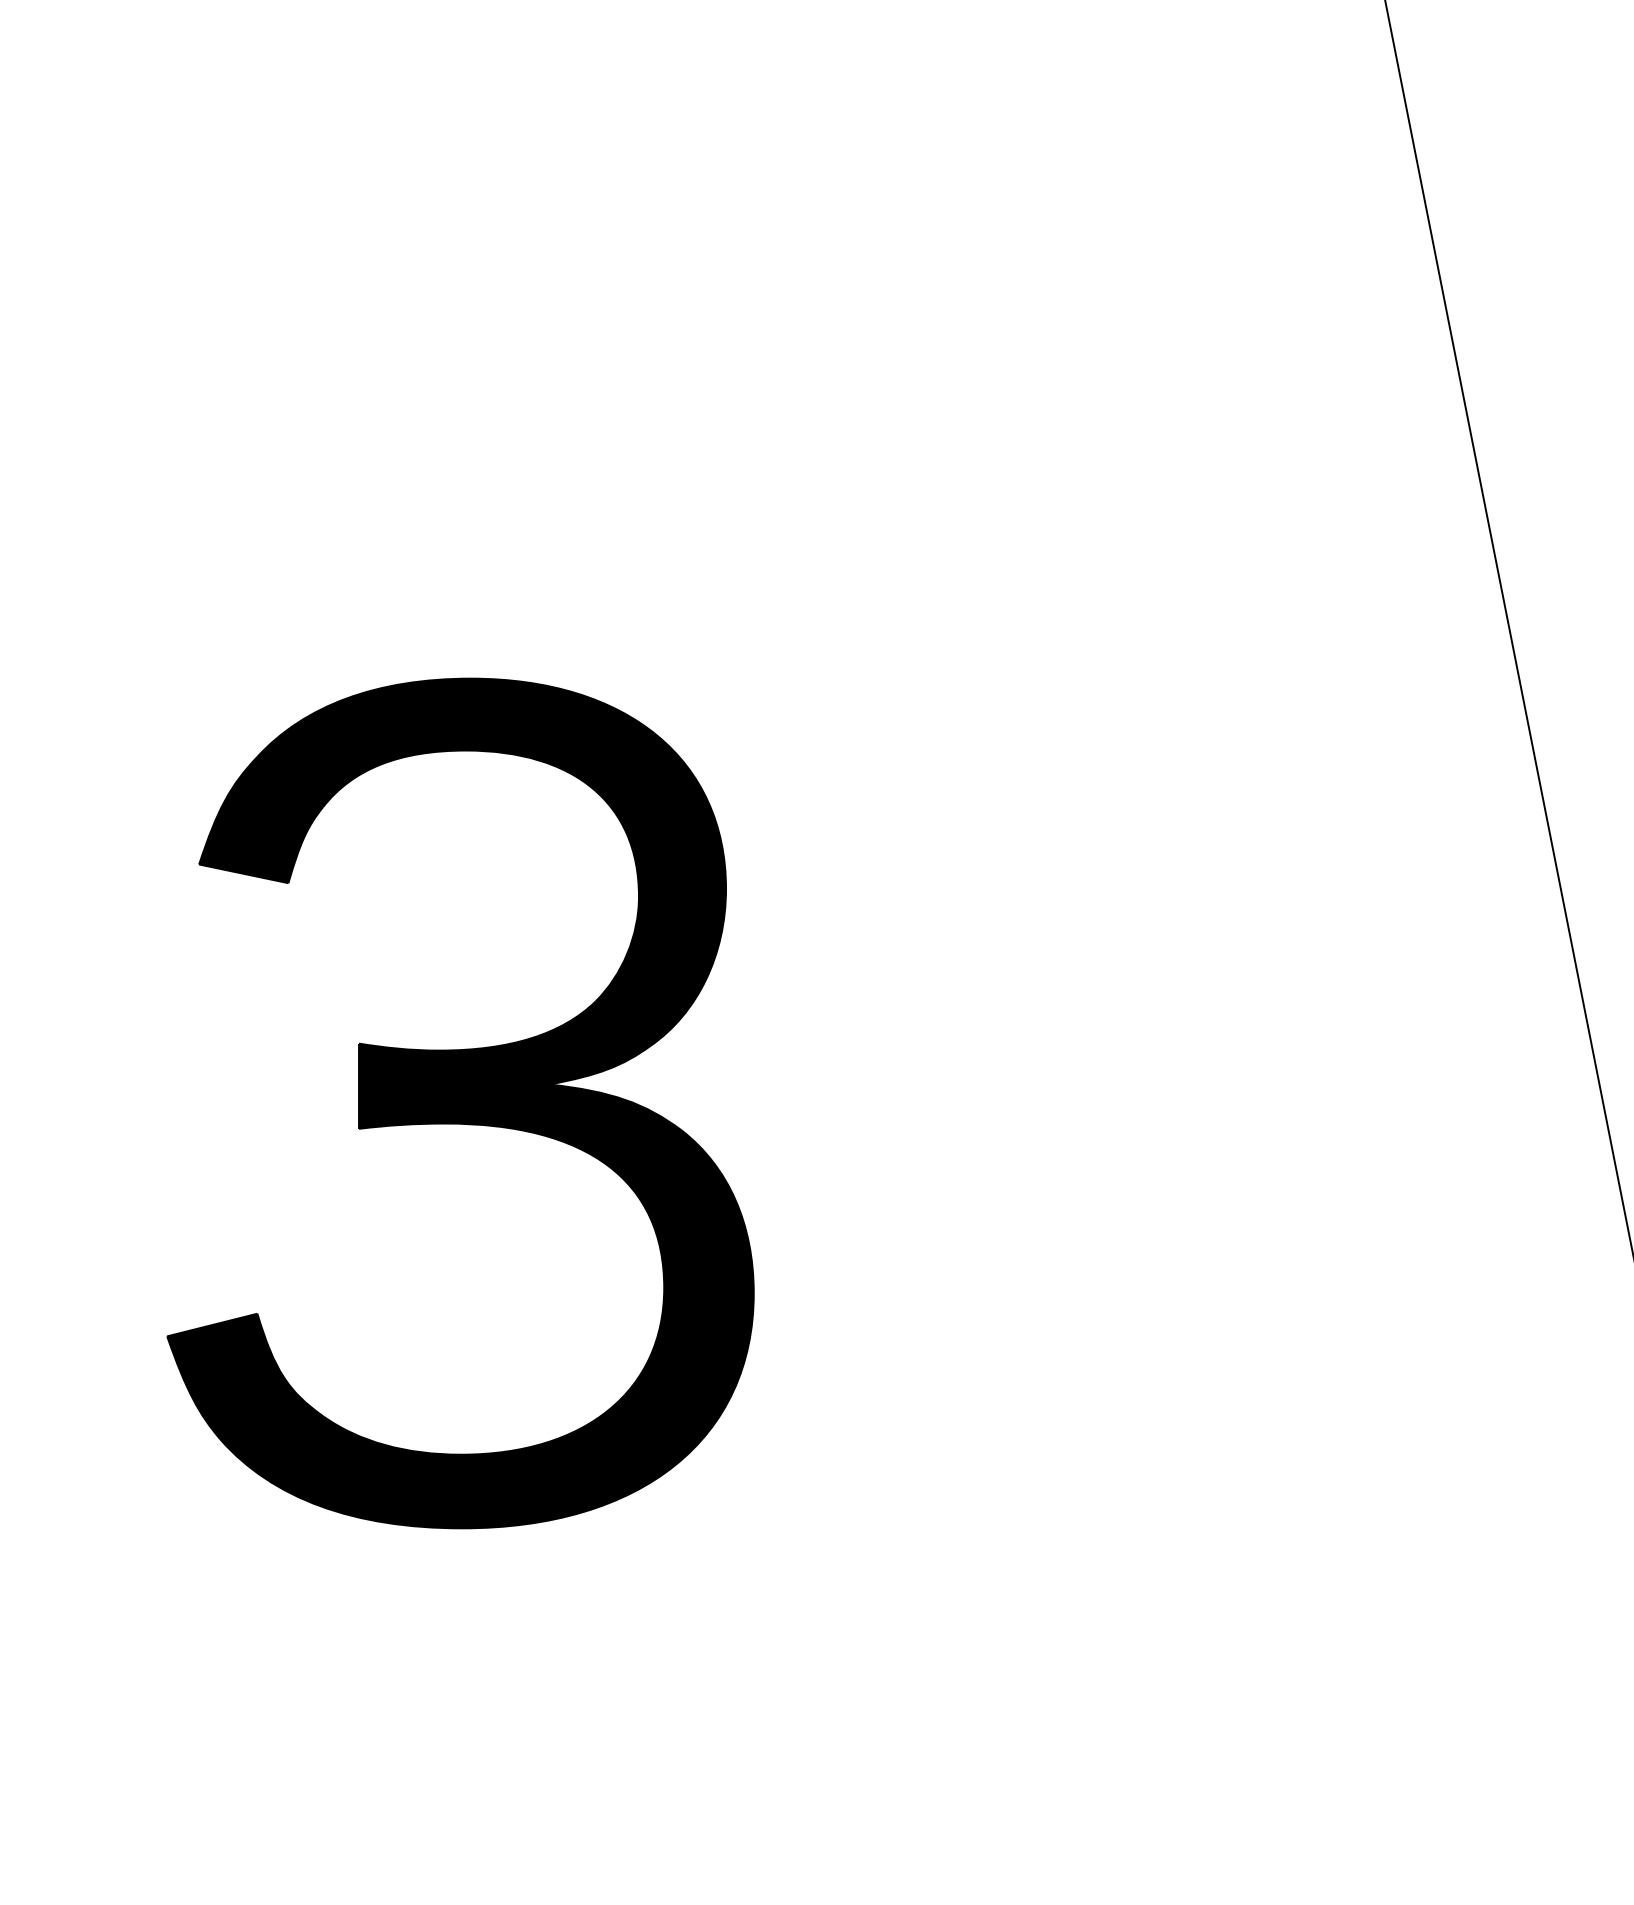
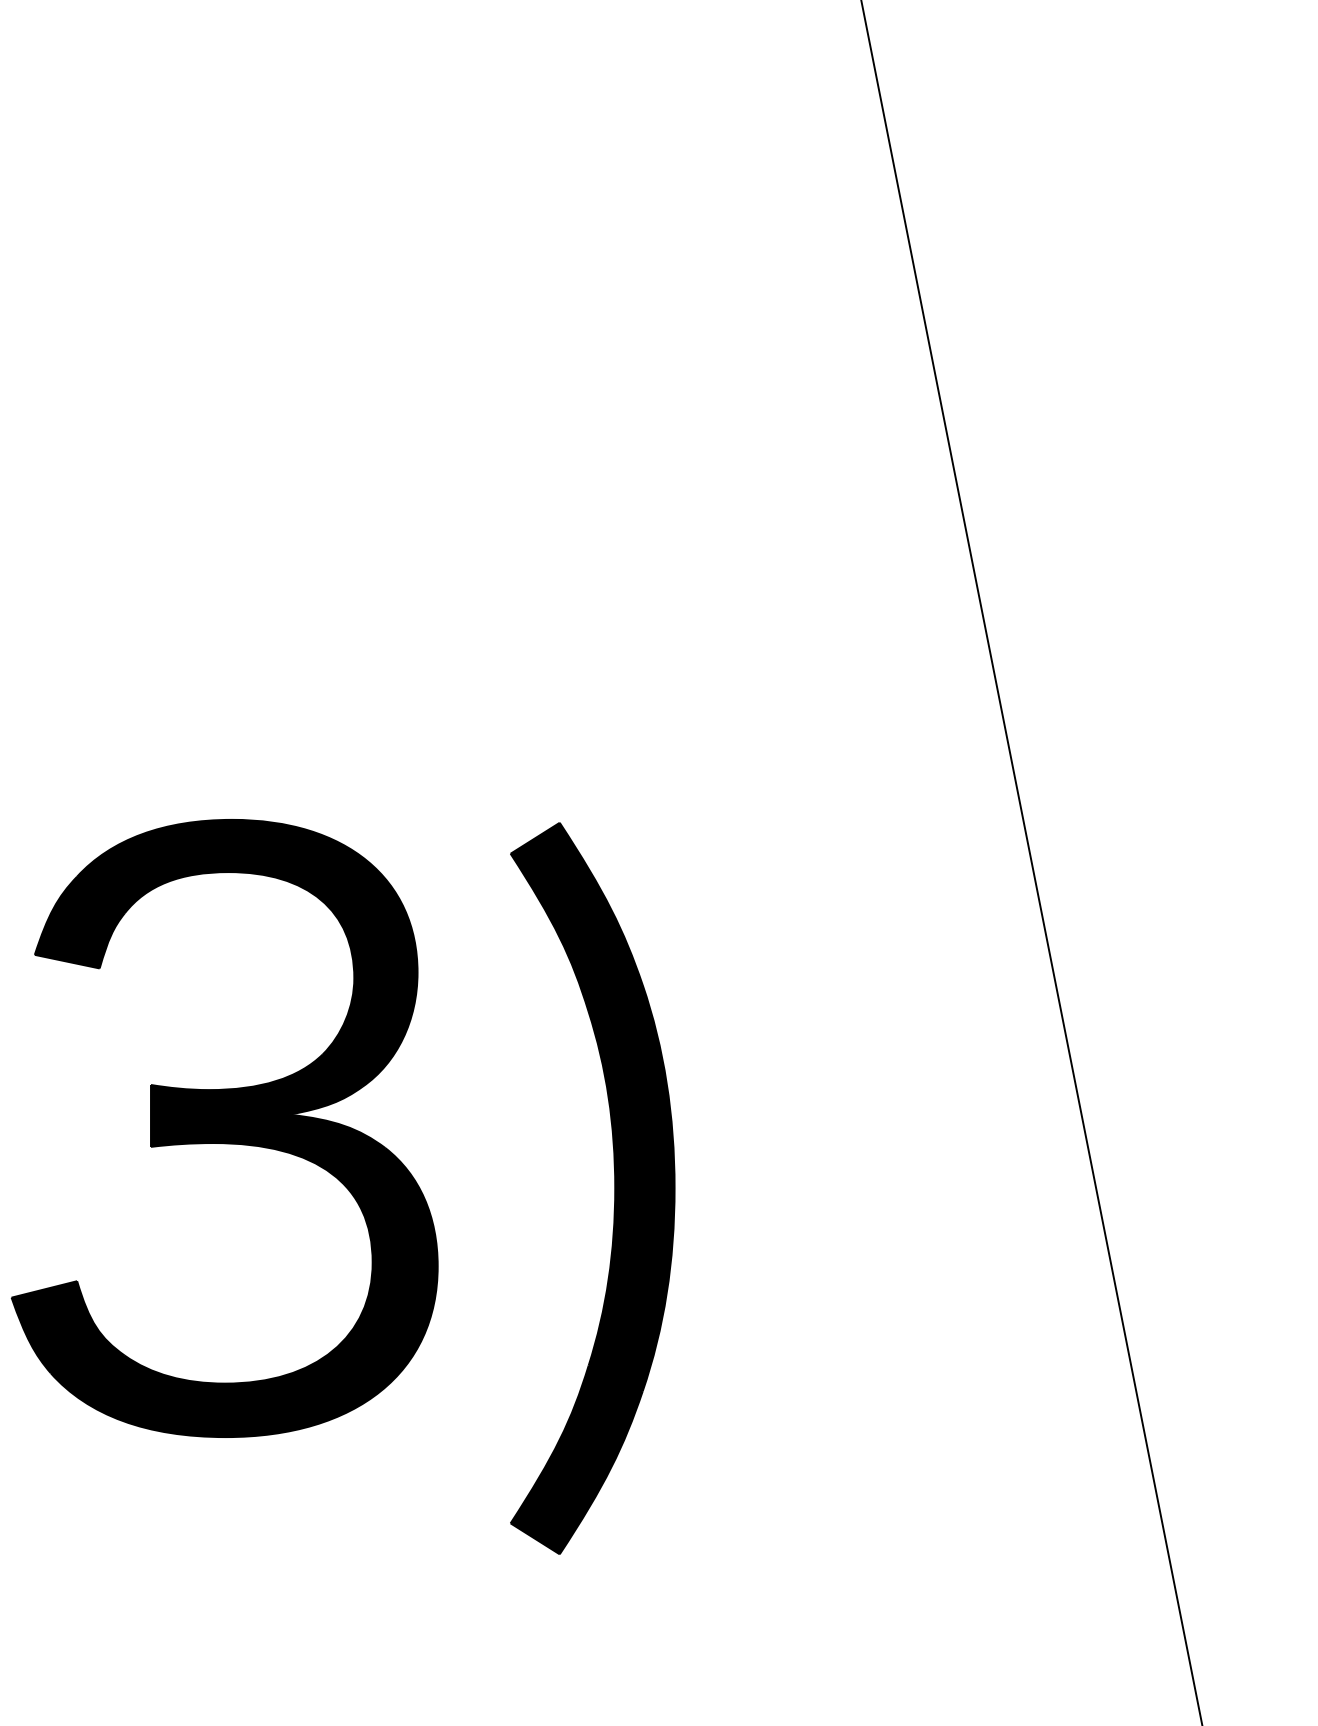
part: (460, 1103) -> (224, 1128), moved
part: (942, 1113) -> (614, 1188), added

